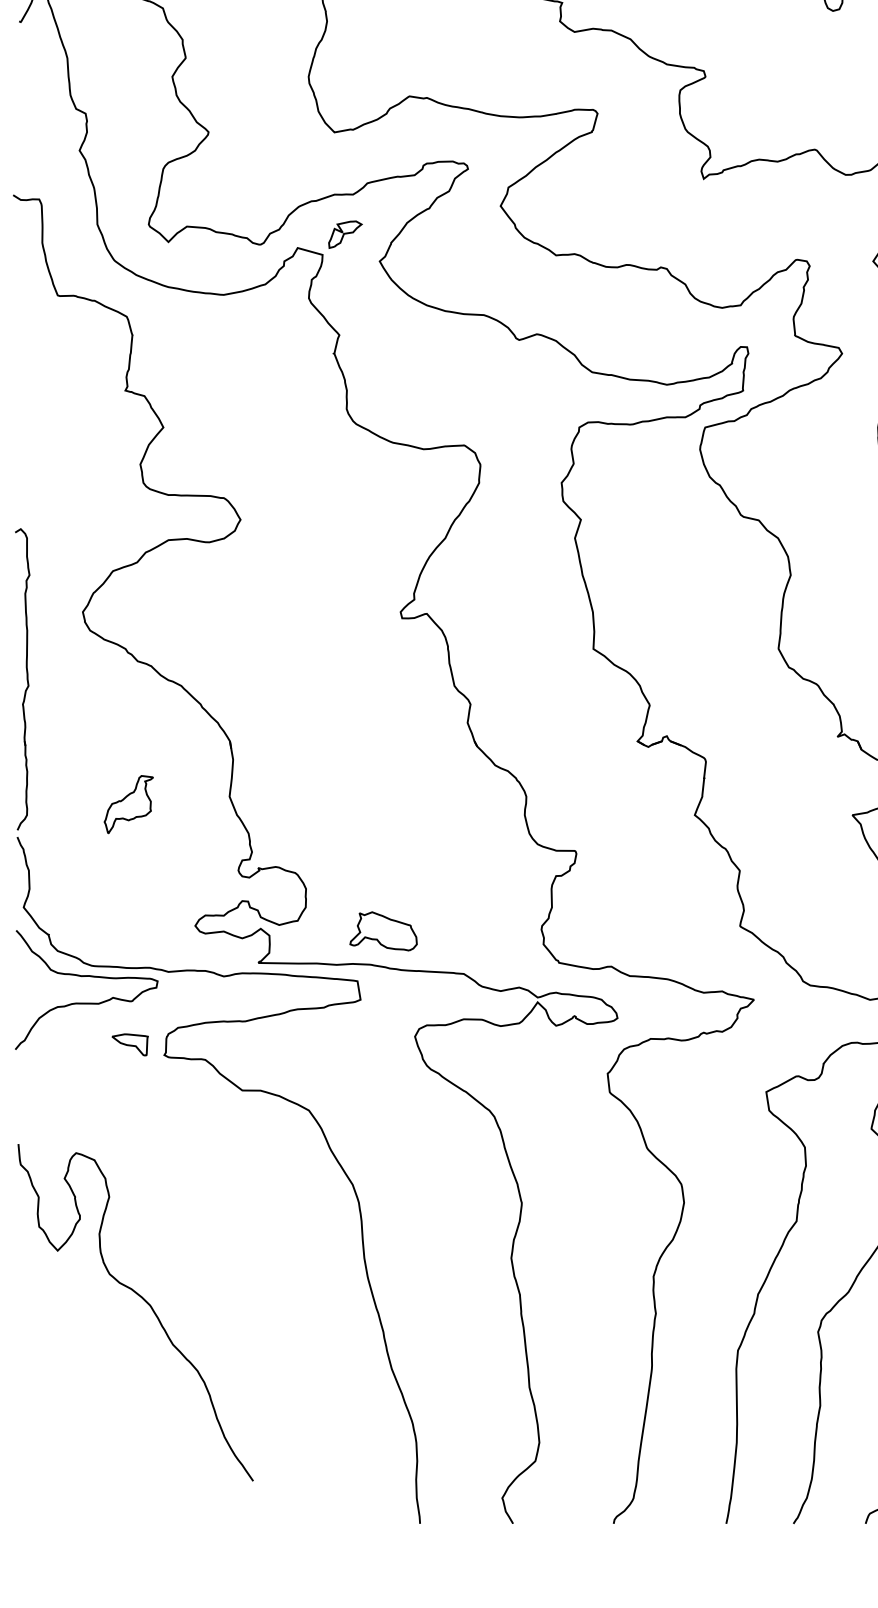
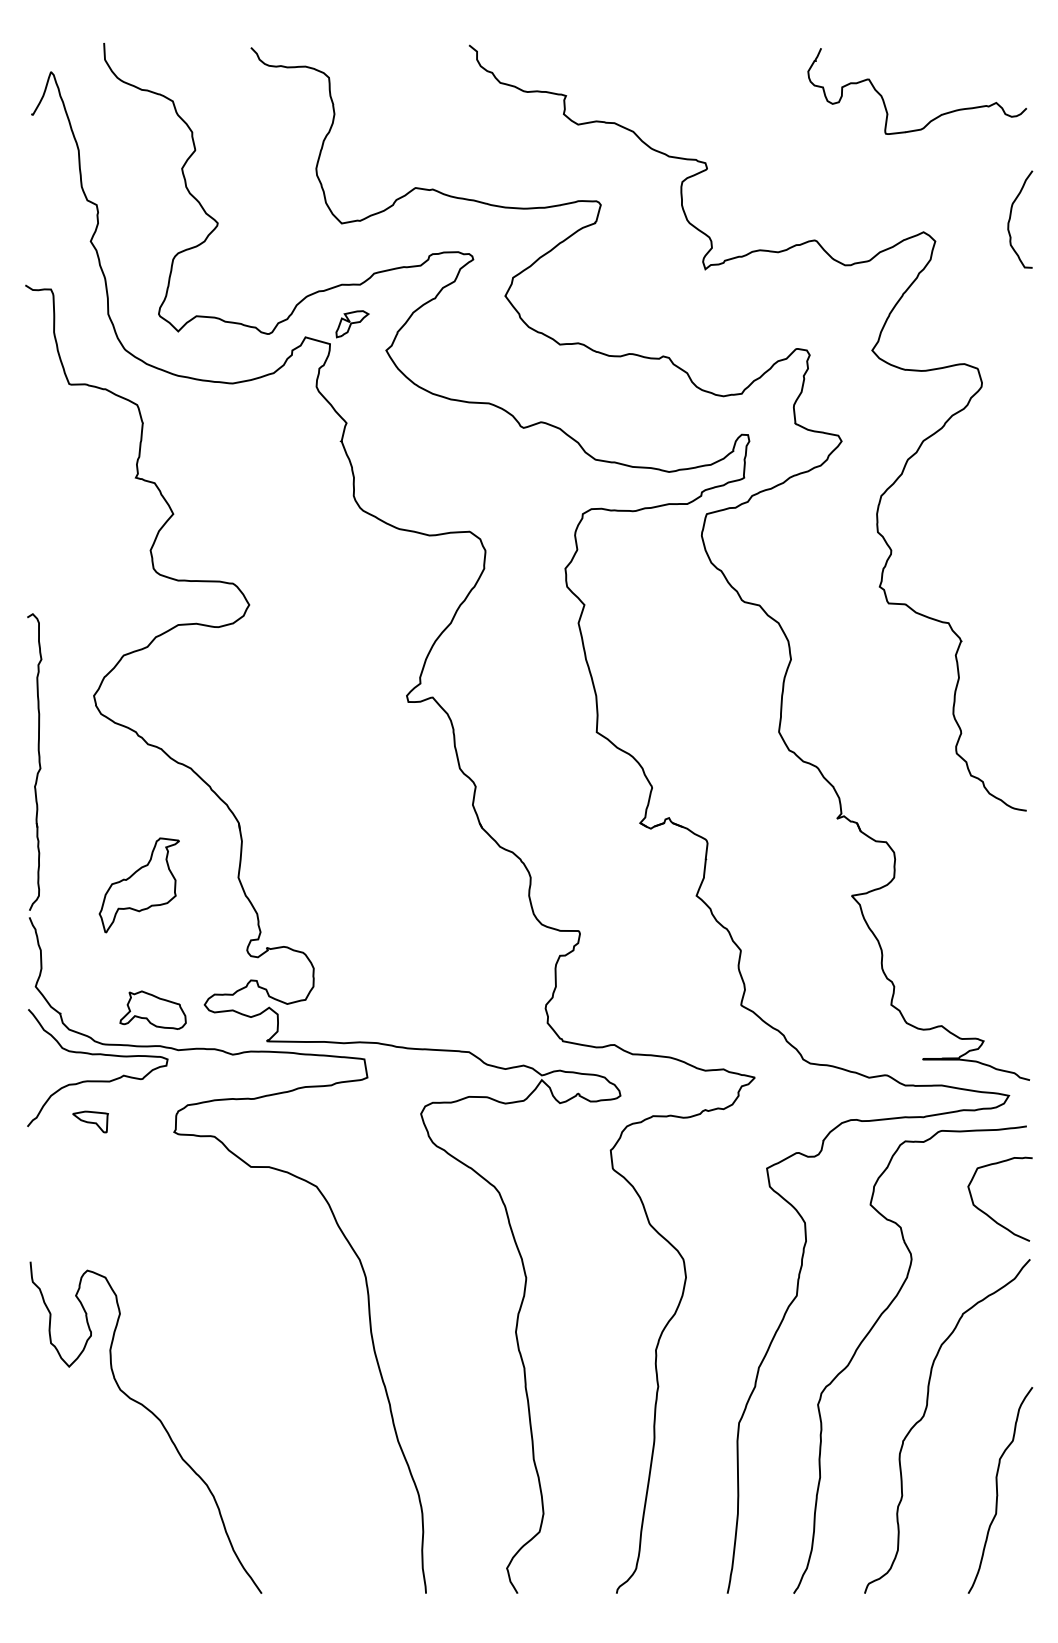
part: (128, 804) -> (138, 885), size x1.67
part: (382, 930) -> (152, 1009), moved
part: (130, 1044) -> (90, 1121), moved
curve: (145, 1302) -> (155, 1417), moved

